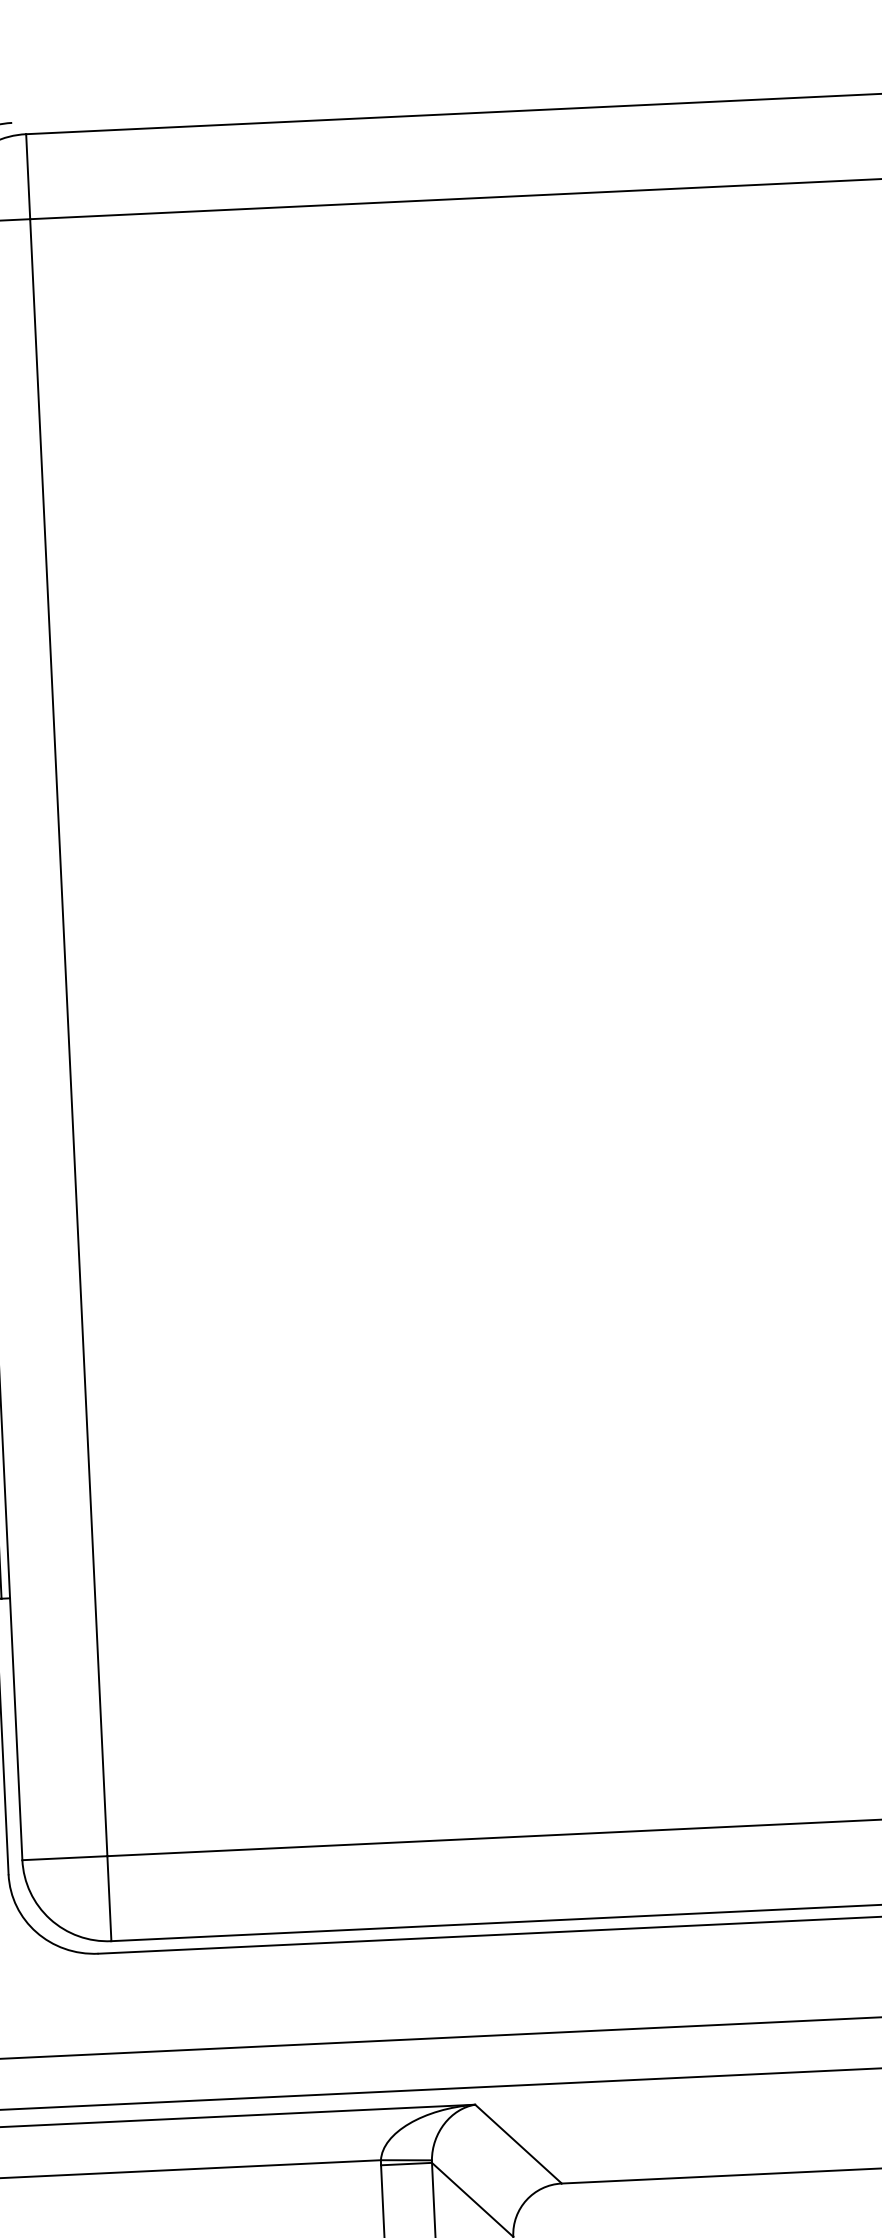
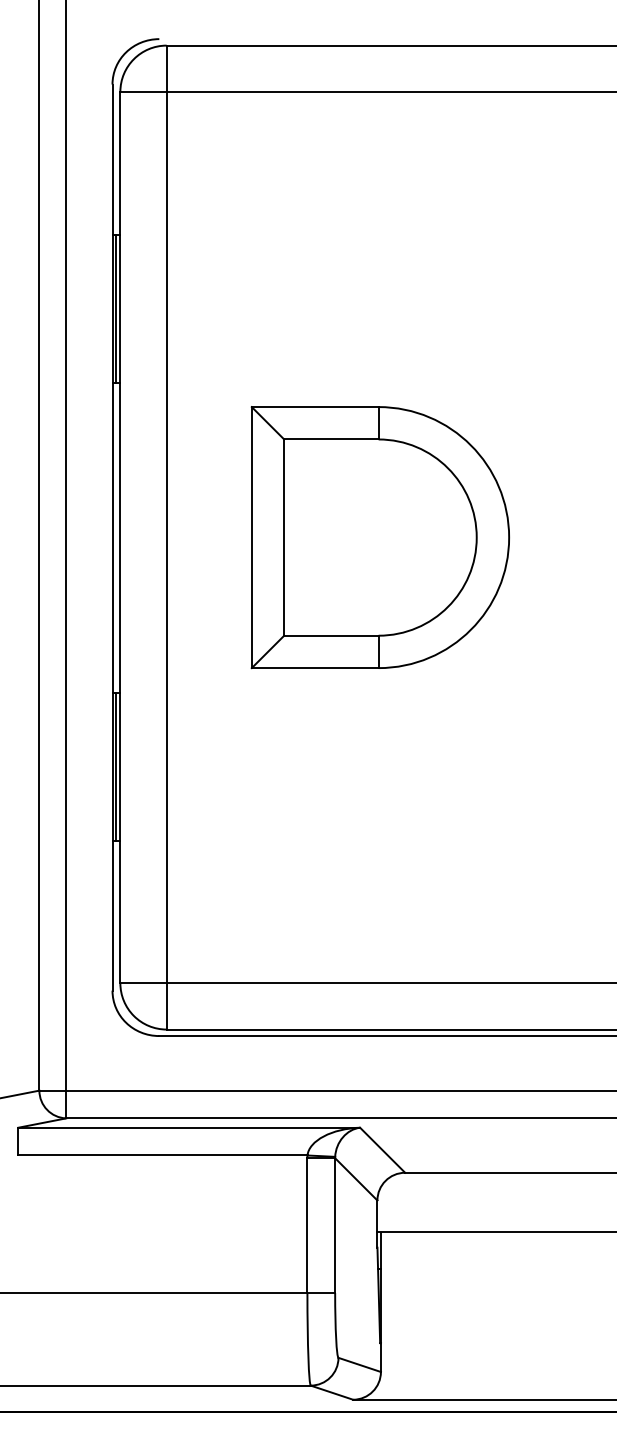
part: (459, 1019) -> (379, 537), added

